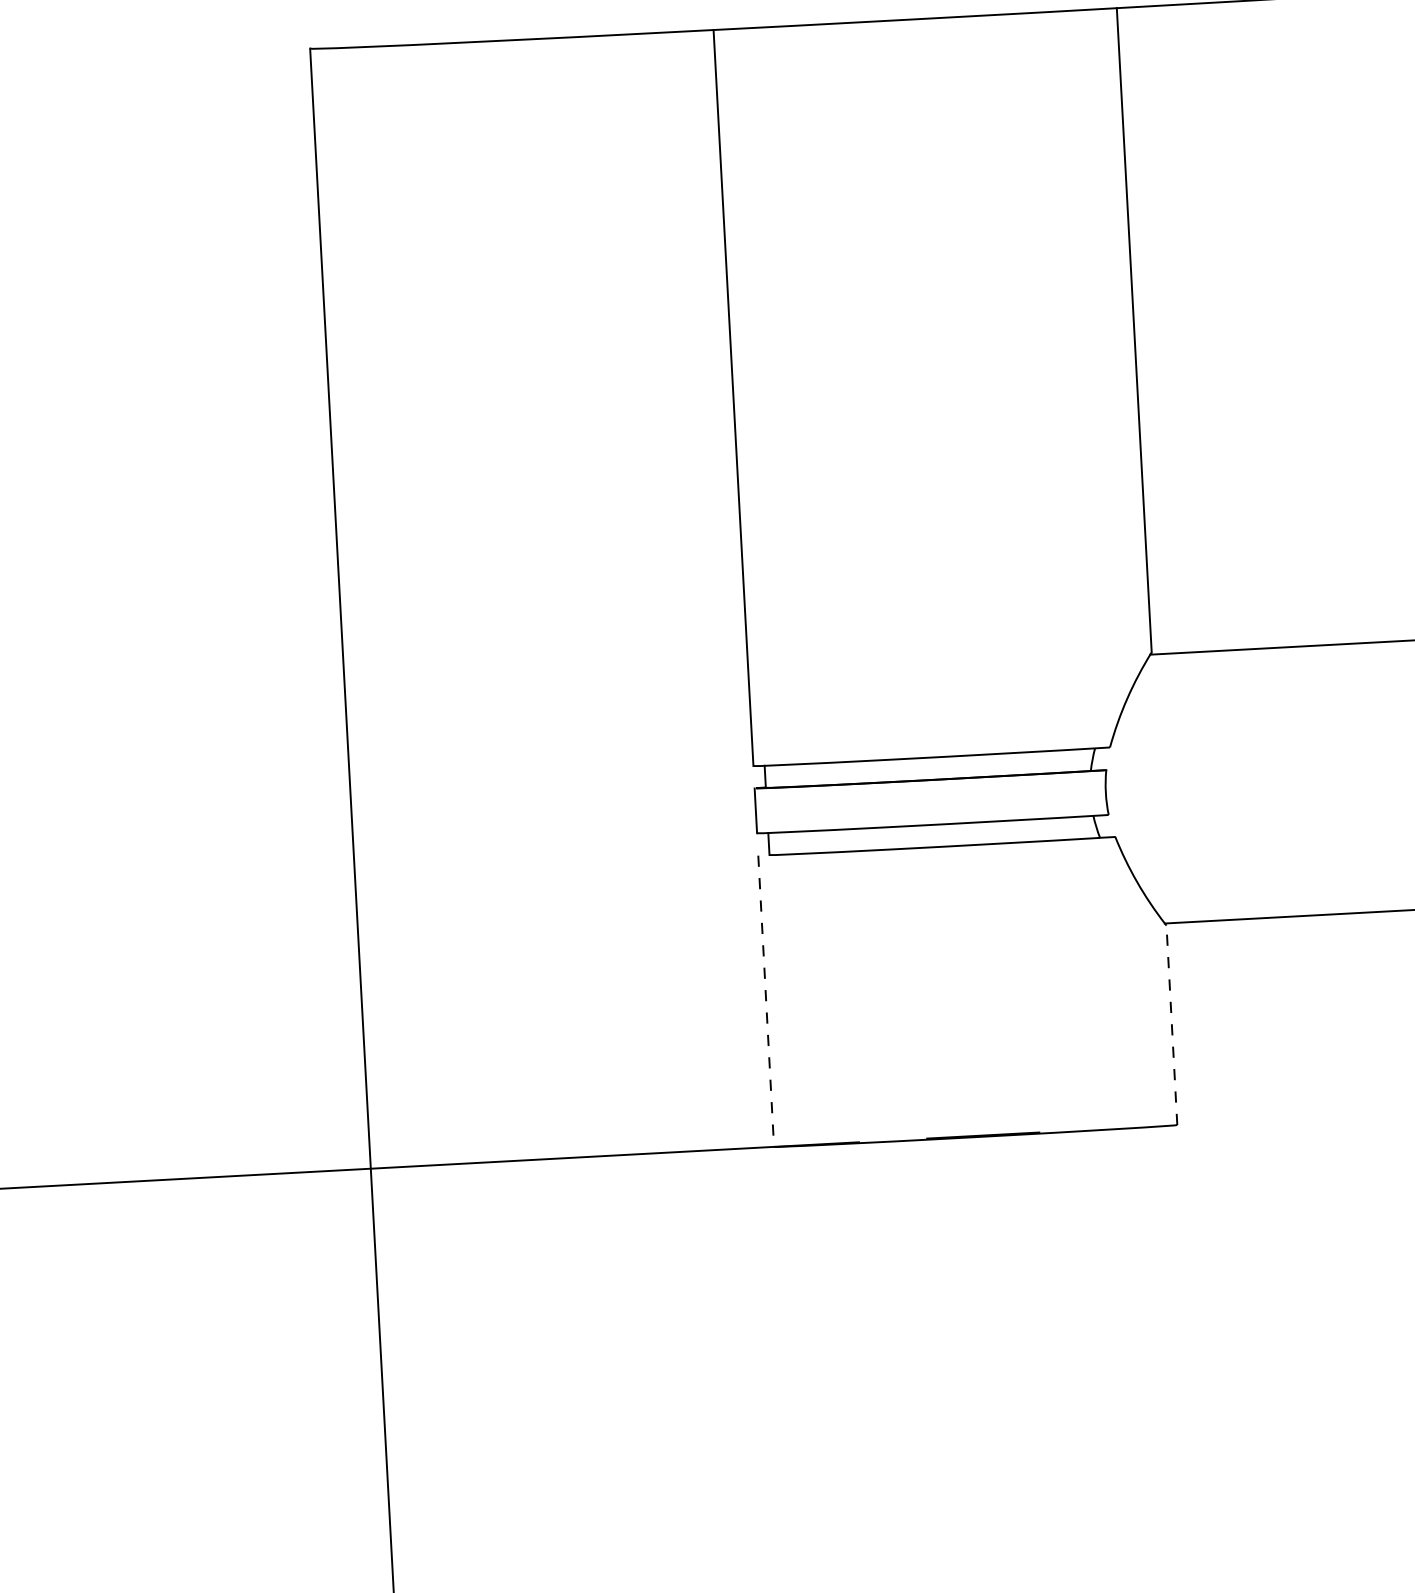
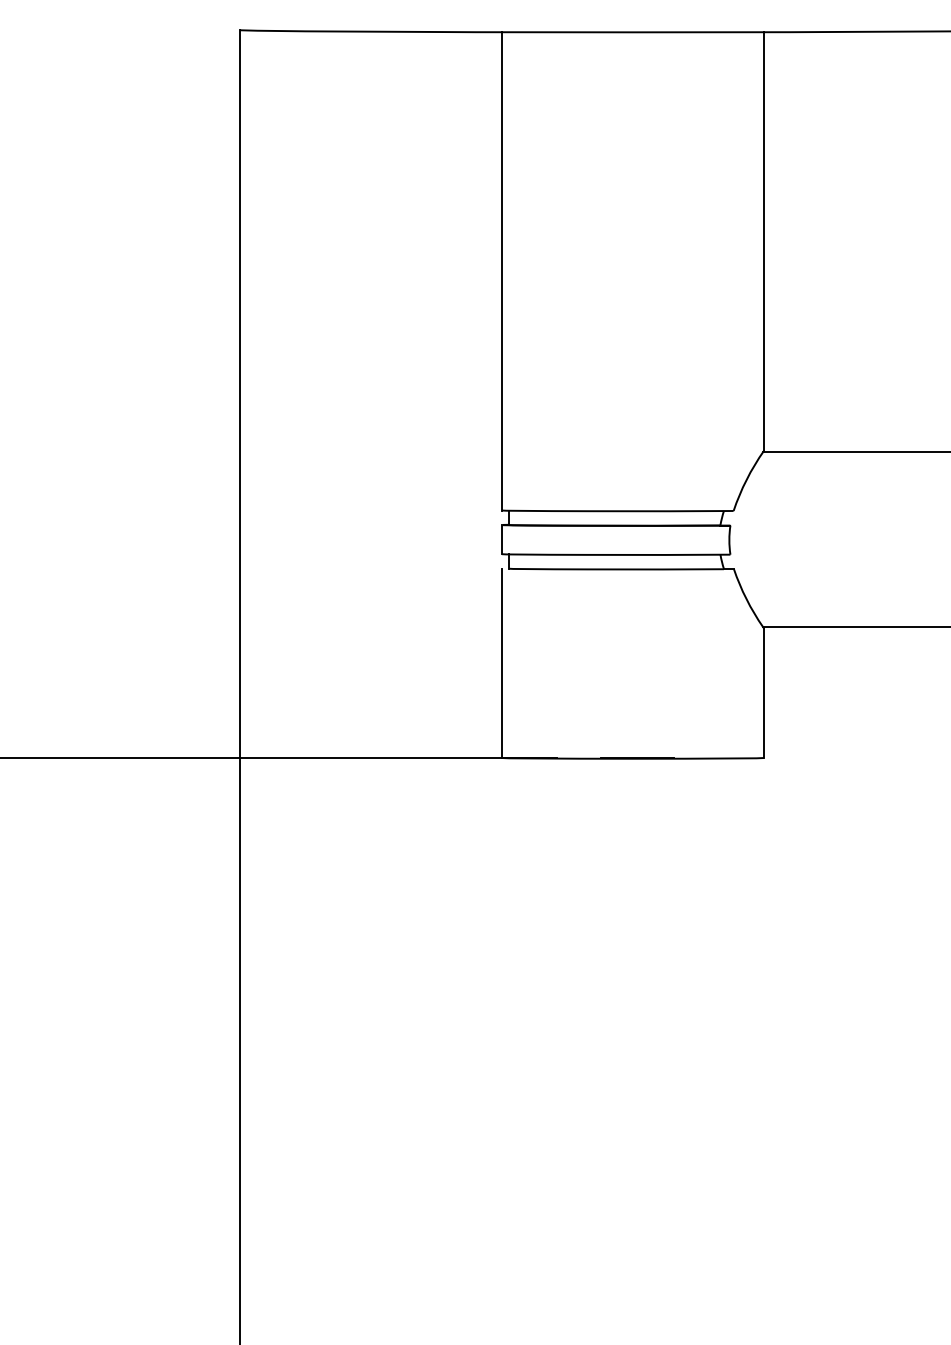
line: (765, 1001) -> (501, 663), dashed -> solid
line: (1172, 1025) -> (764, 693), dashed -> solid

